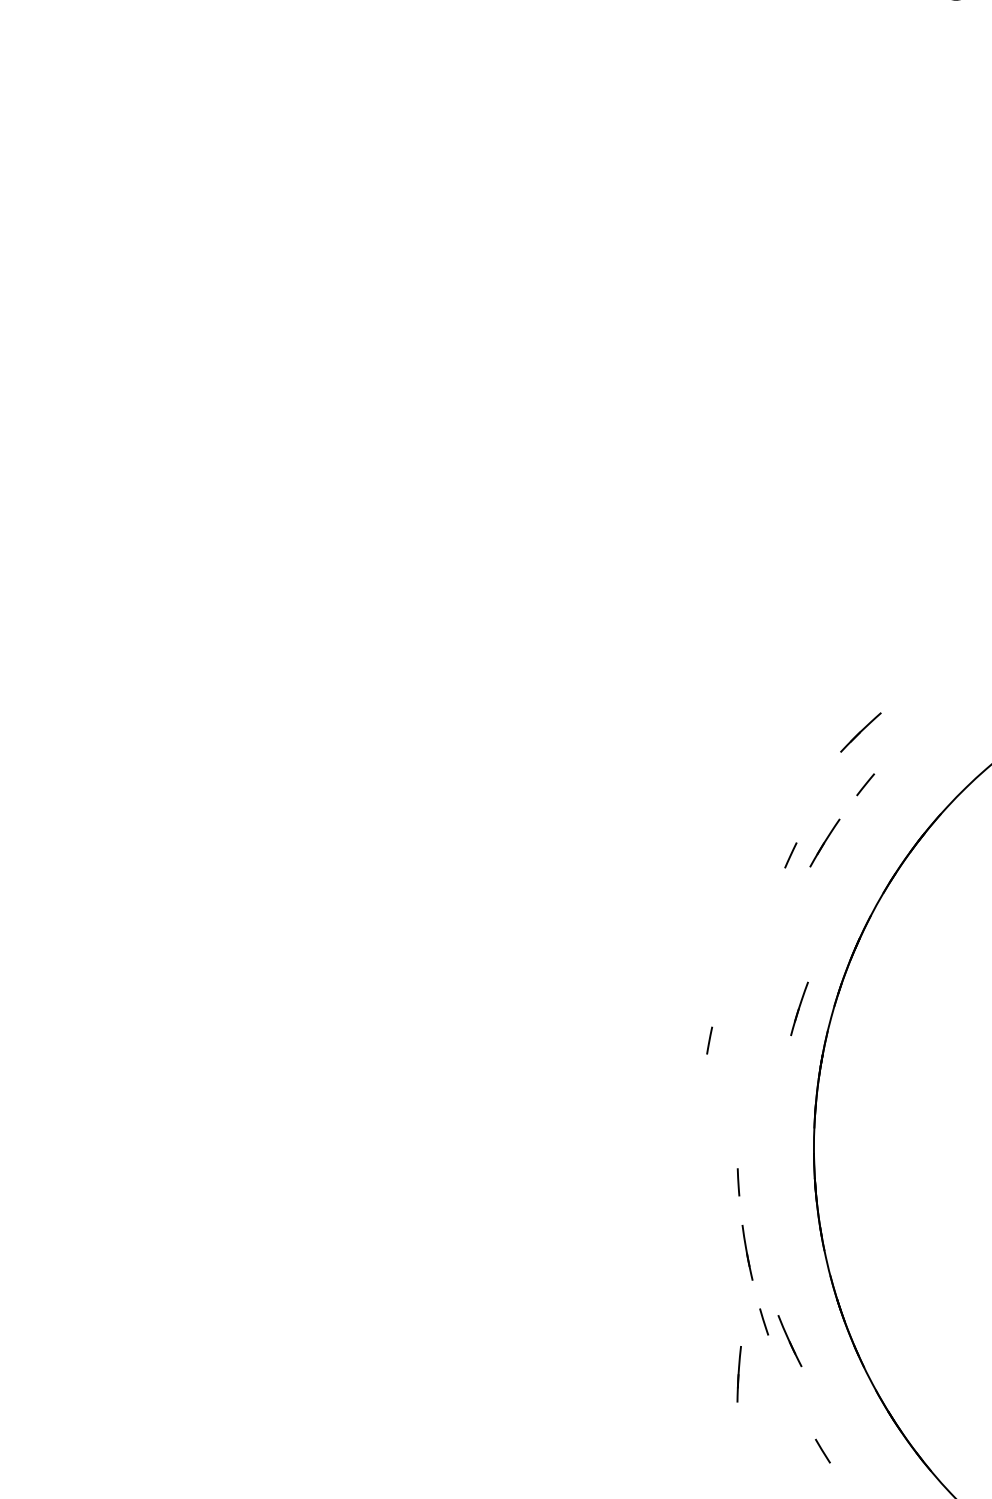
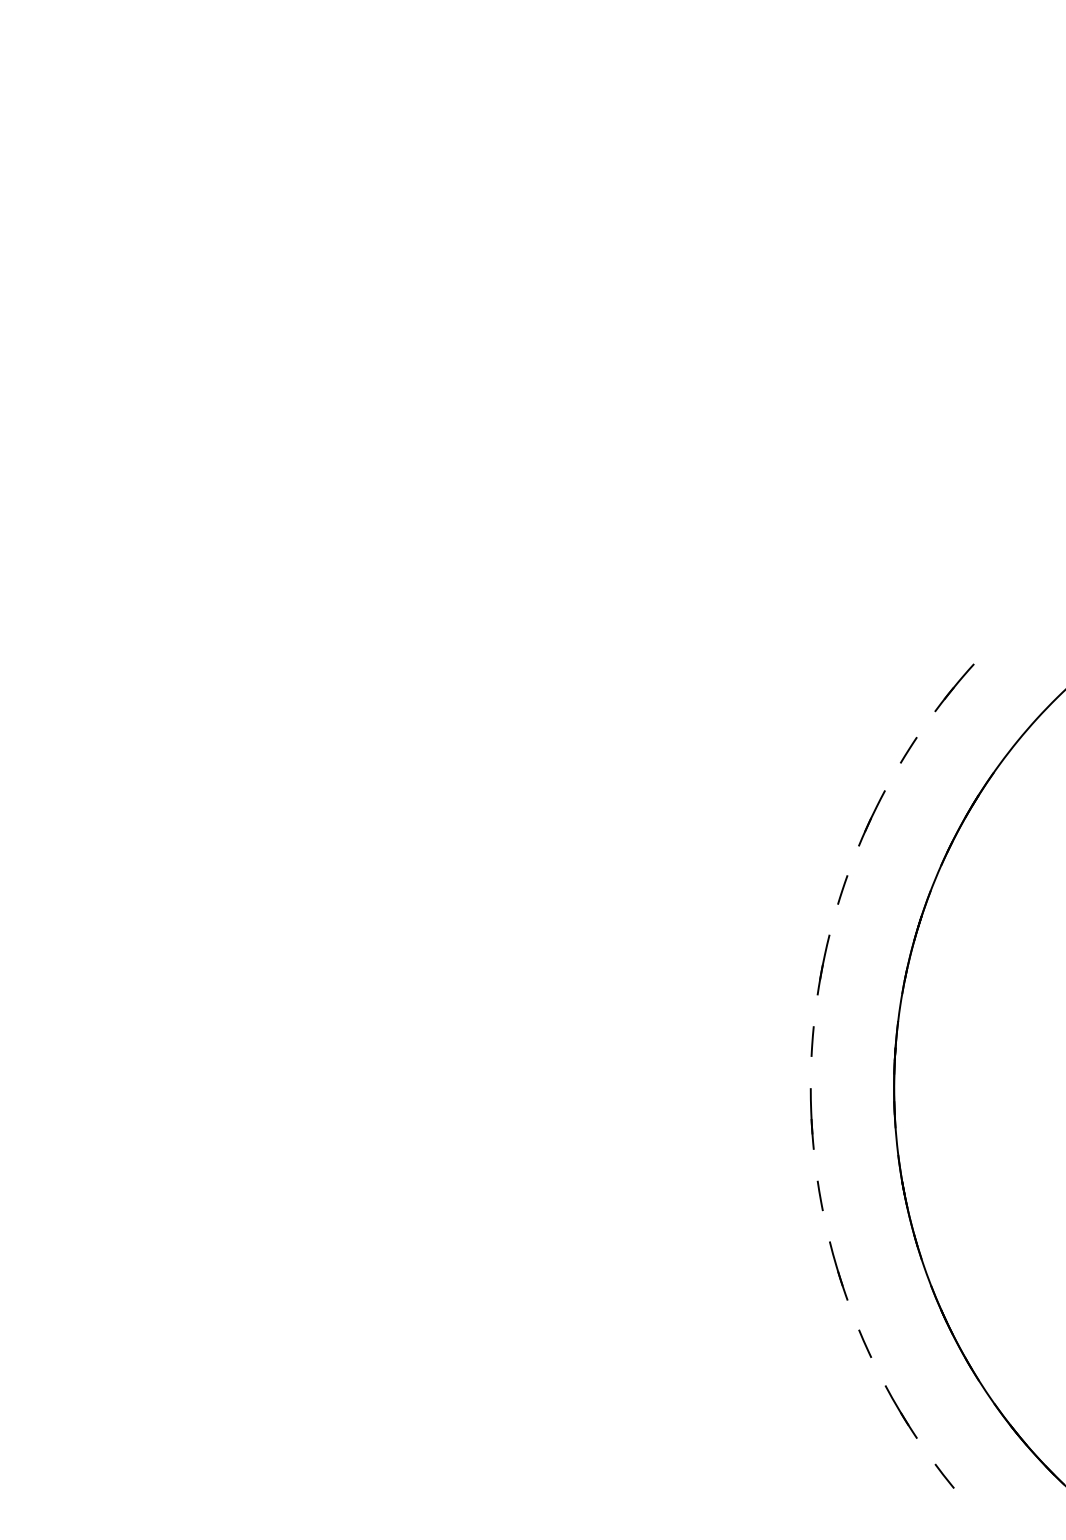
line: (860, 732) -> (954, 687), moved
line: (790, 855) -> (842, 890), moved
line: (799, 1008) -> (823, 964), moved
line: (709, 1040) -> (812, 1041), moved
line: (789, 1341) -> (900, 1412), moved
line: (738, 1374) -> (811, 1119), moved

